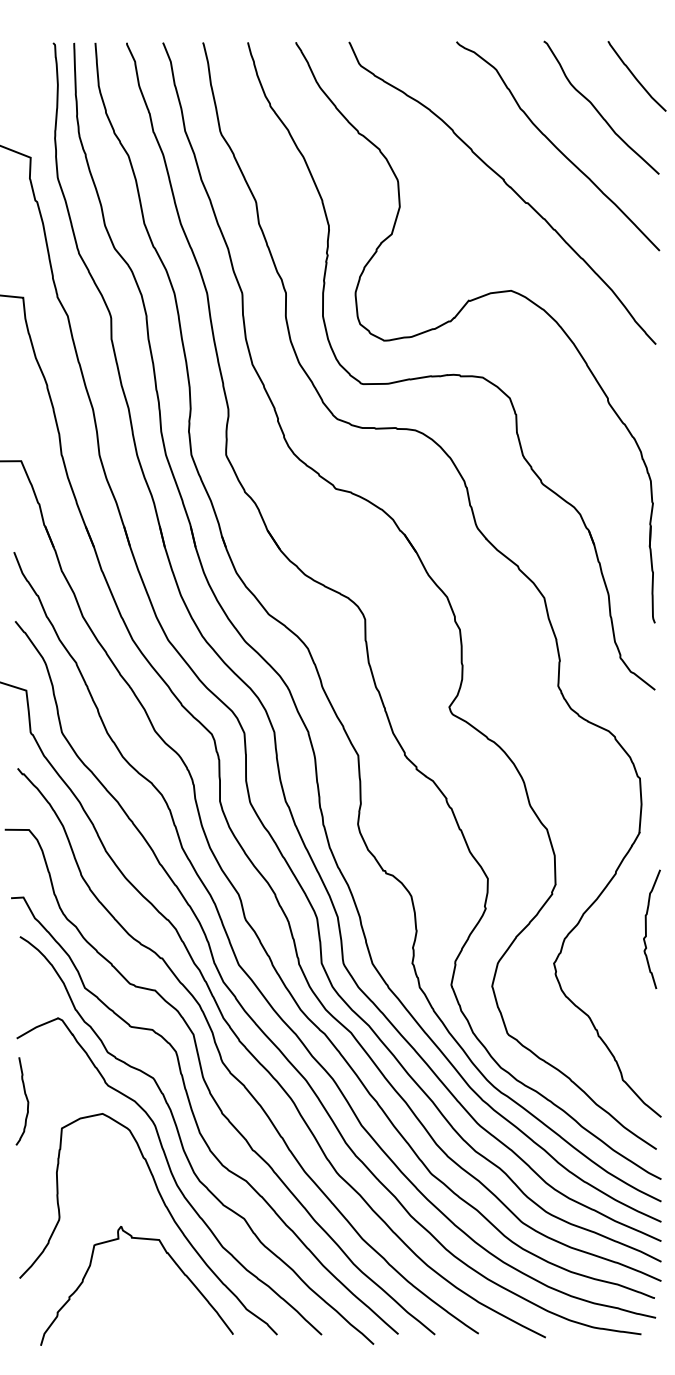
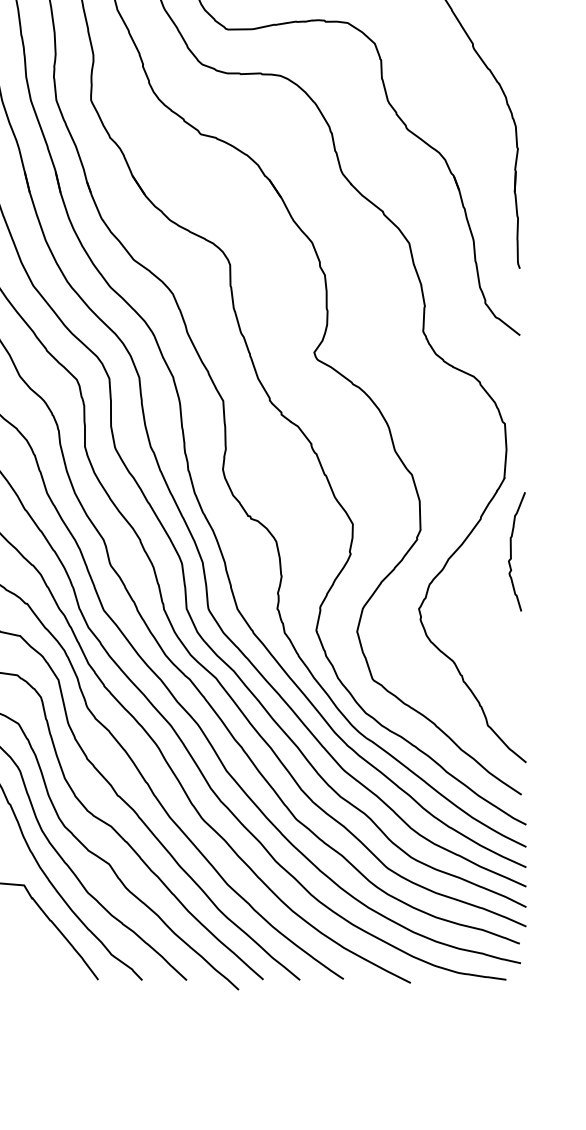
curve: (646, 929) -> (511, 551), moved

